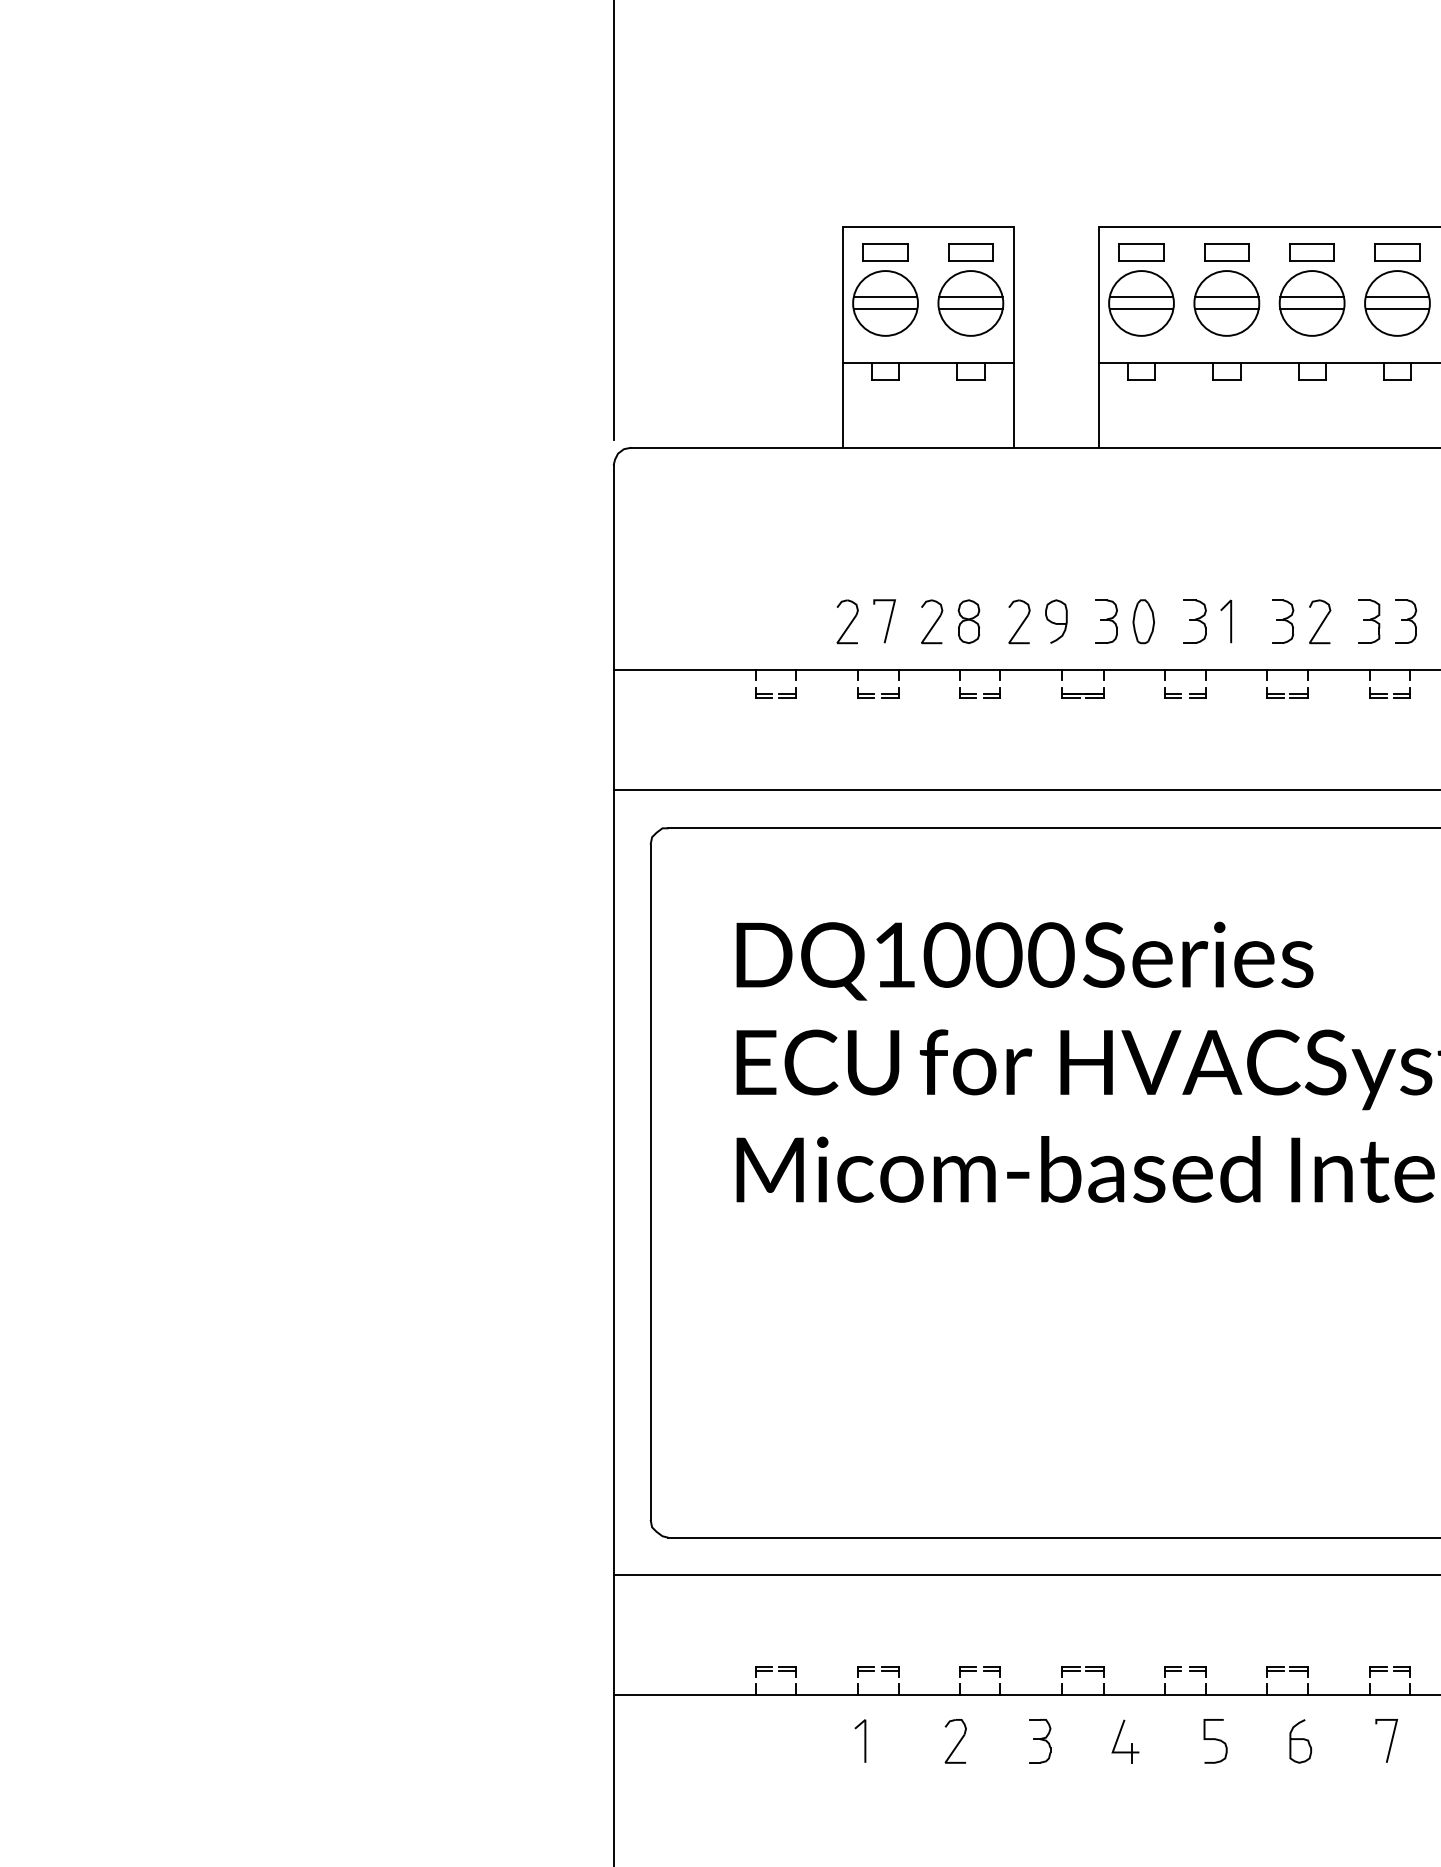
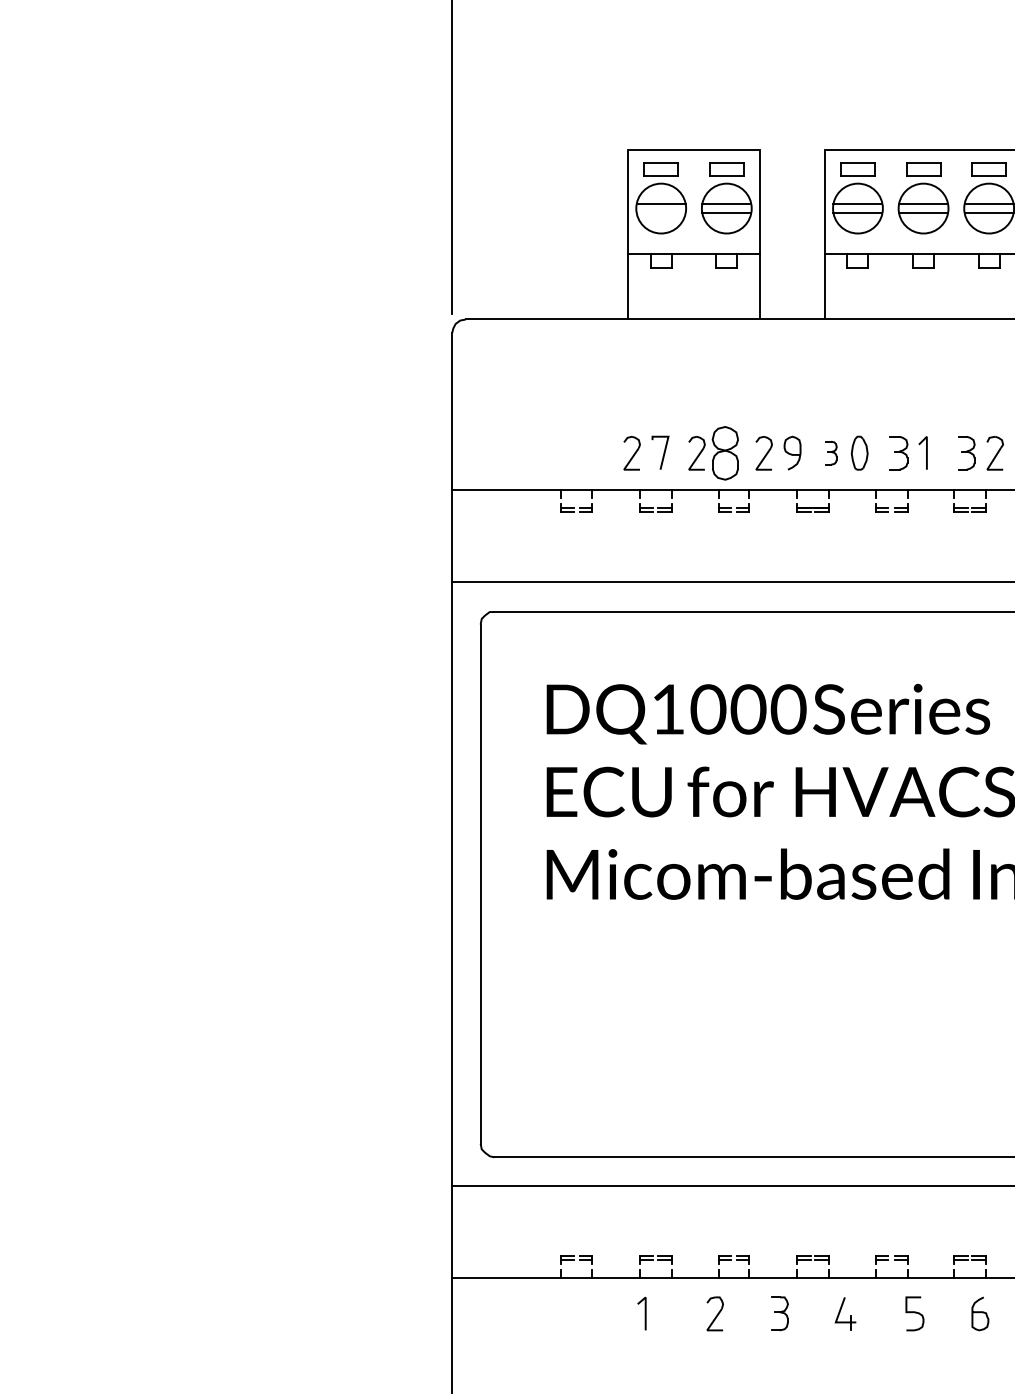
line: (885, 309) -> (661, 213), removed
part: (968, 621) -> (724, 453), size x1.6
part: (1106, 621) -> (831, 453), size x0.7

